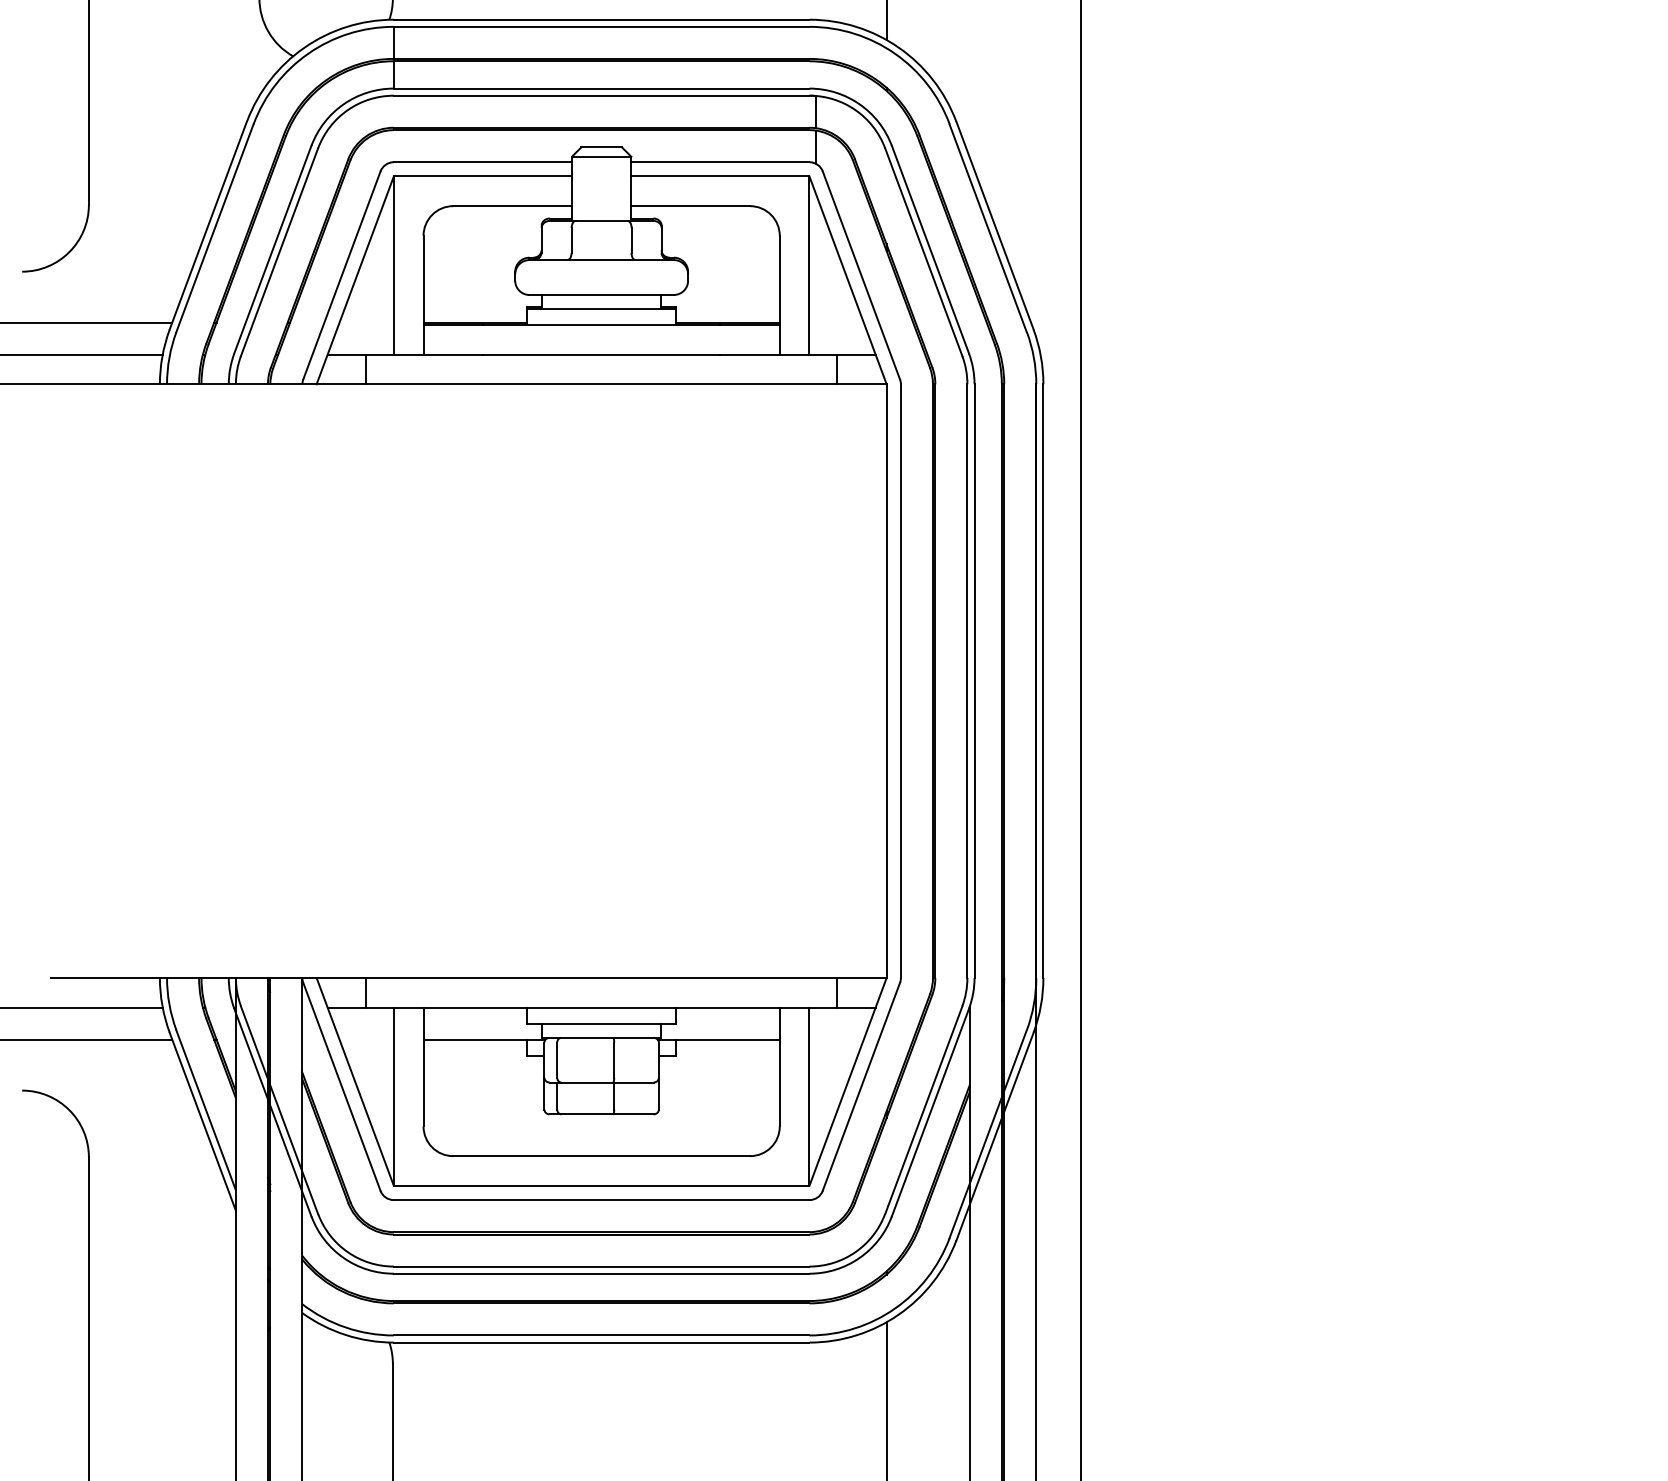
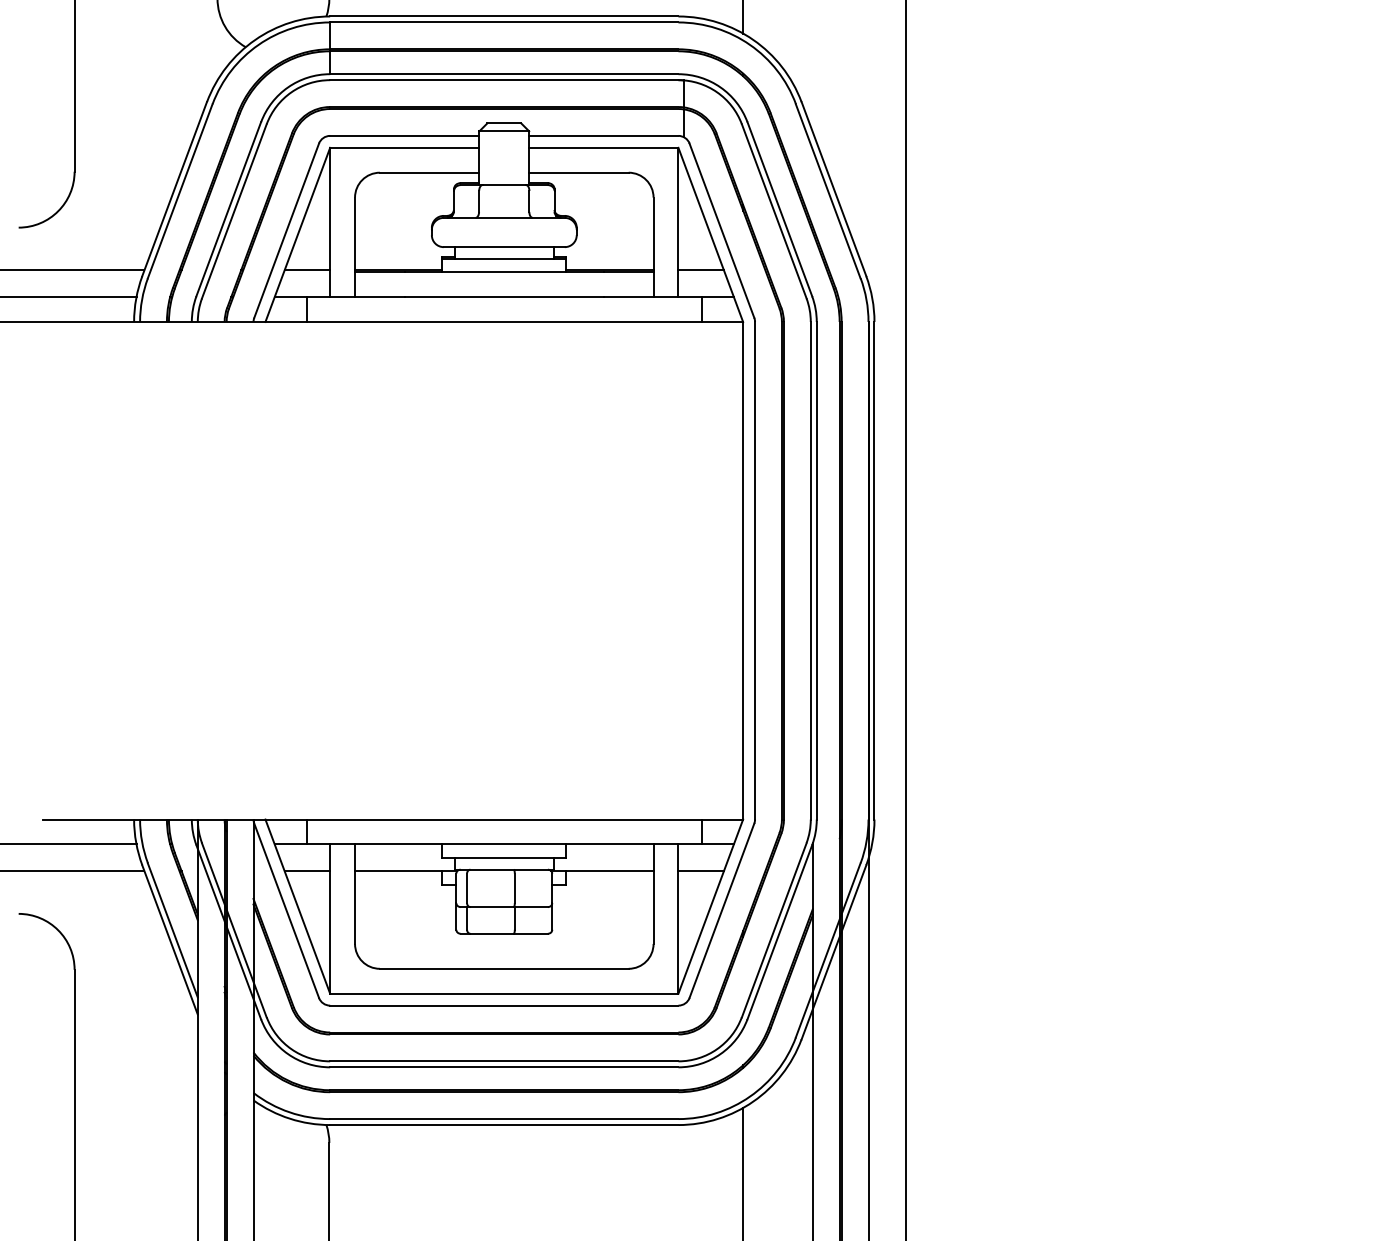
line: (366, 322) -> (307, 270), added
line: (836, 322) -> (701, 270), added
line: (366, 1039) -> (307, 871), added
line: (836, 1039) -> (701, 871), added

